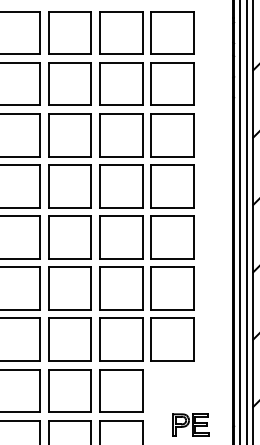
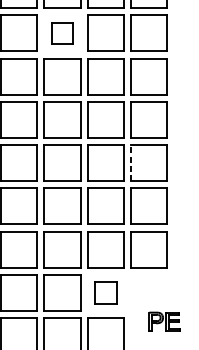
part: (69, 83) -> (61, 32), size x0.6
line: (151, 237) -> (131, 163), solid -> dashed
part: (121, 390) -> (105, 292), size x0.6

